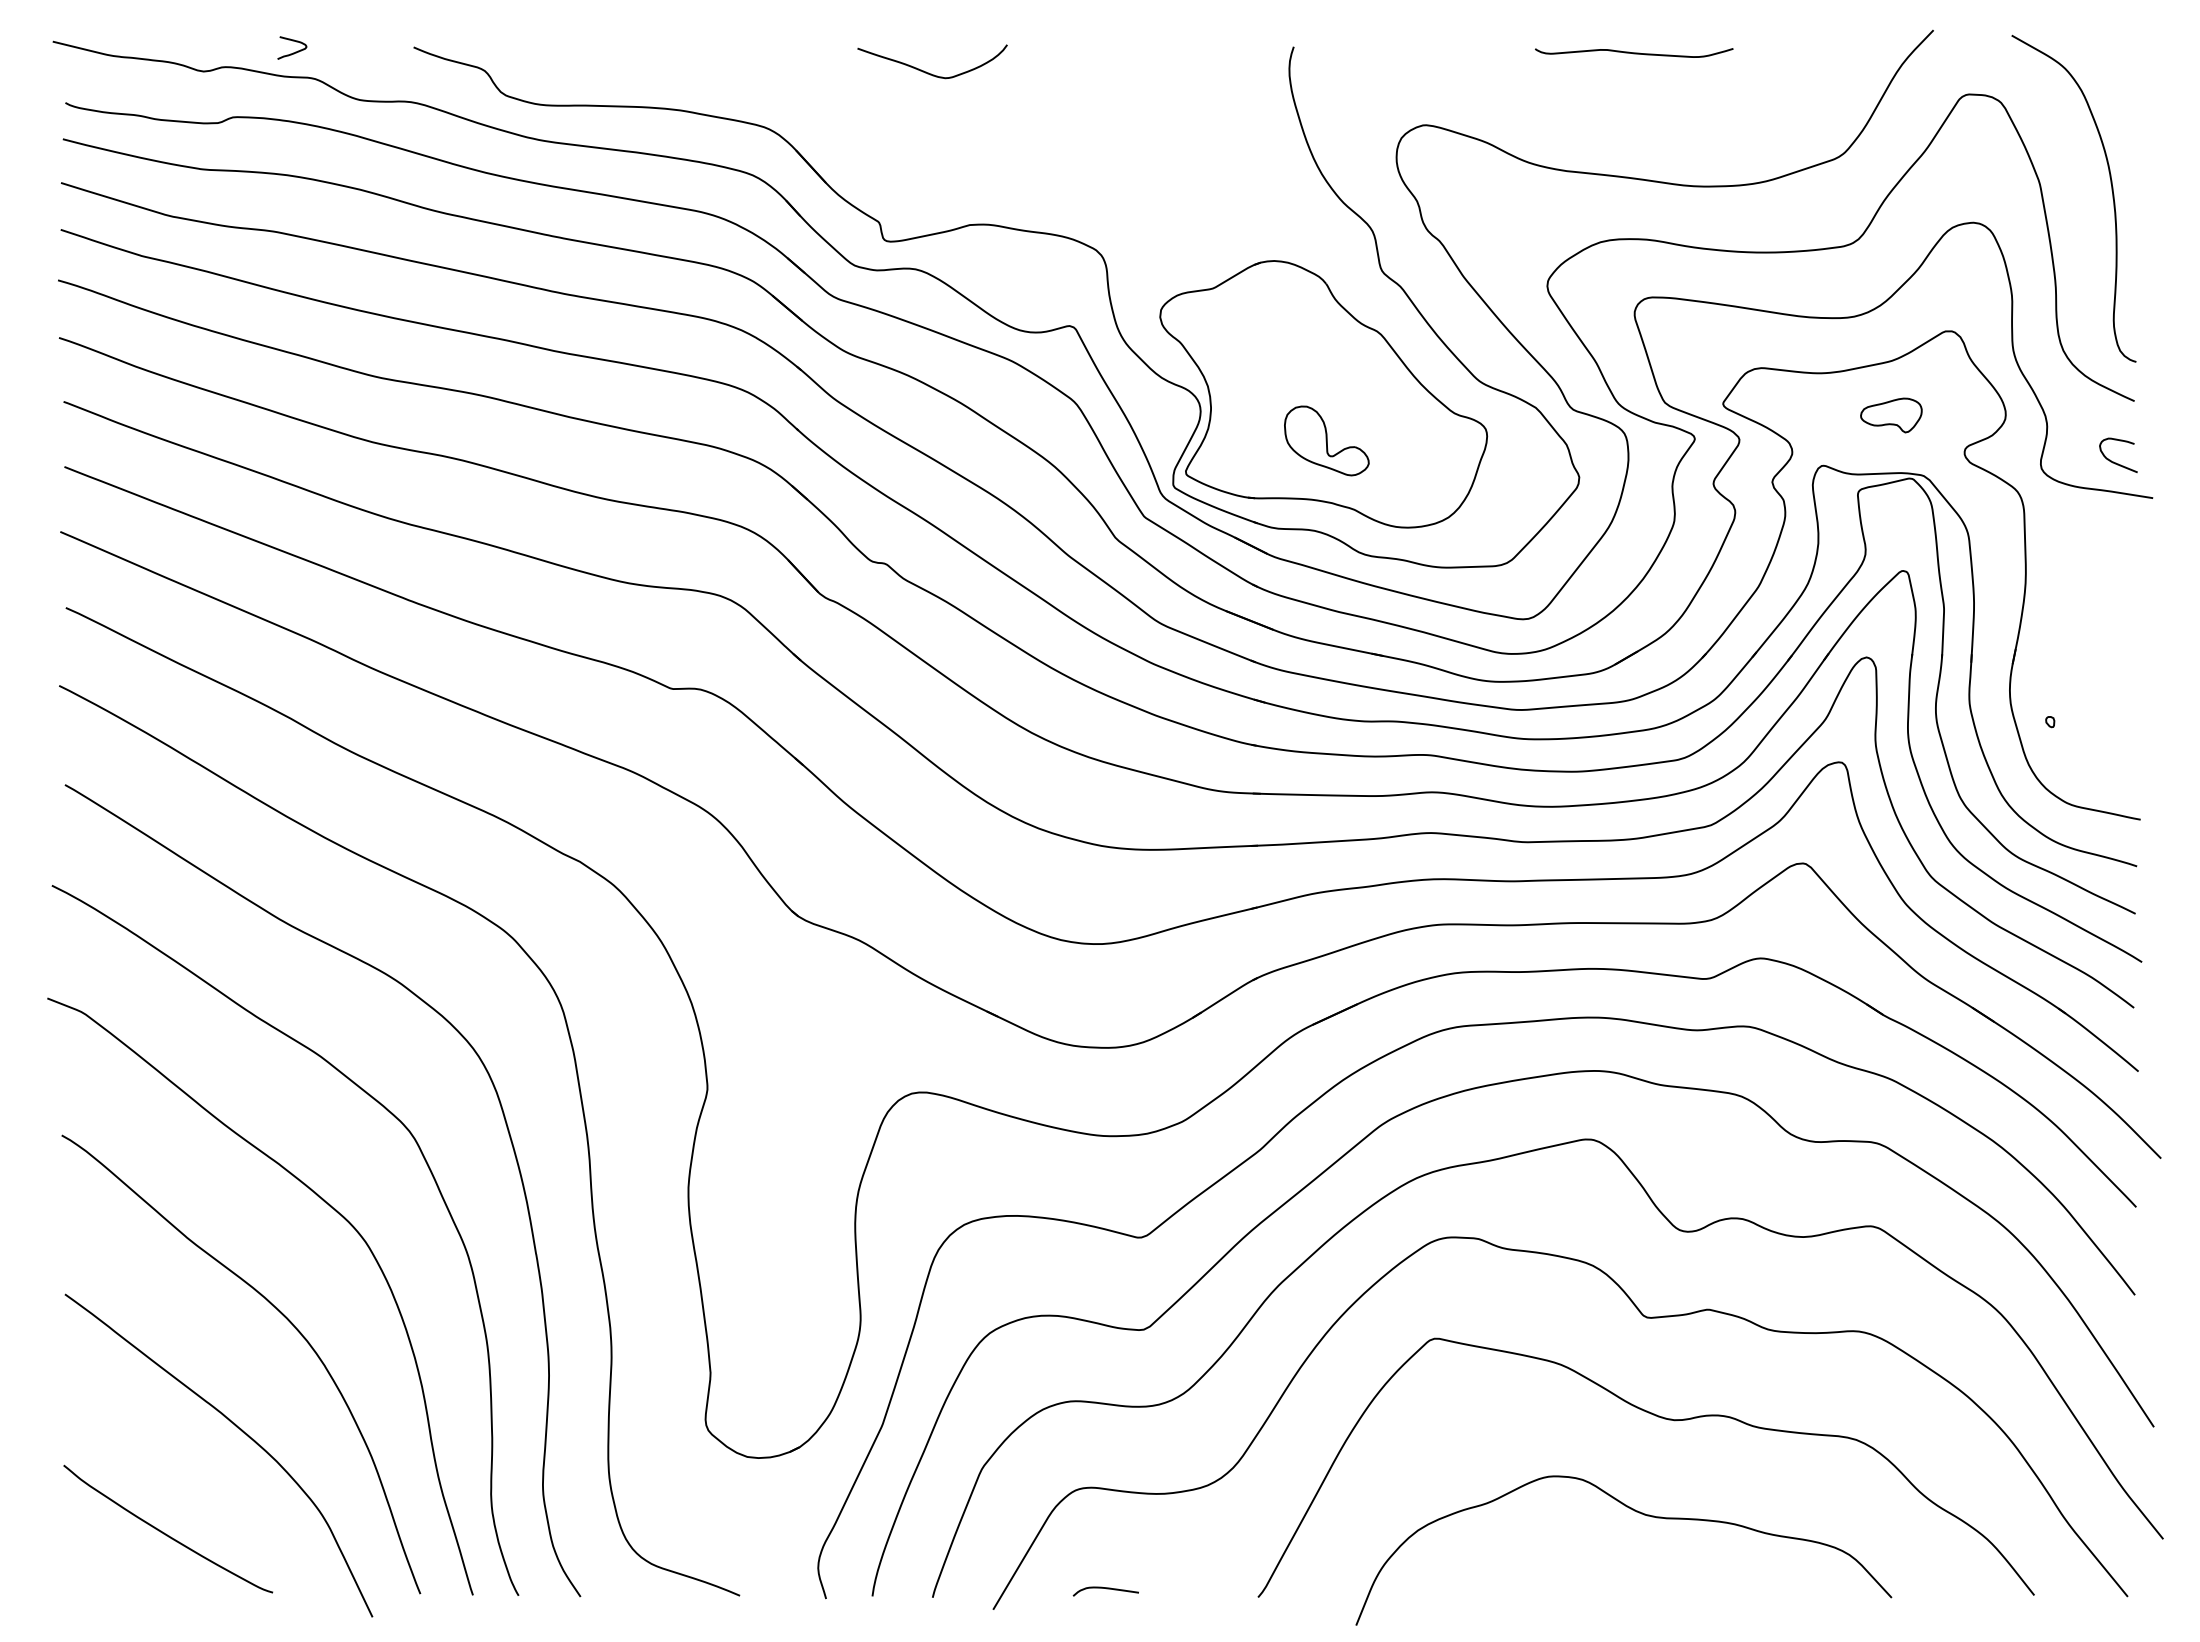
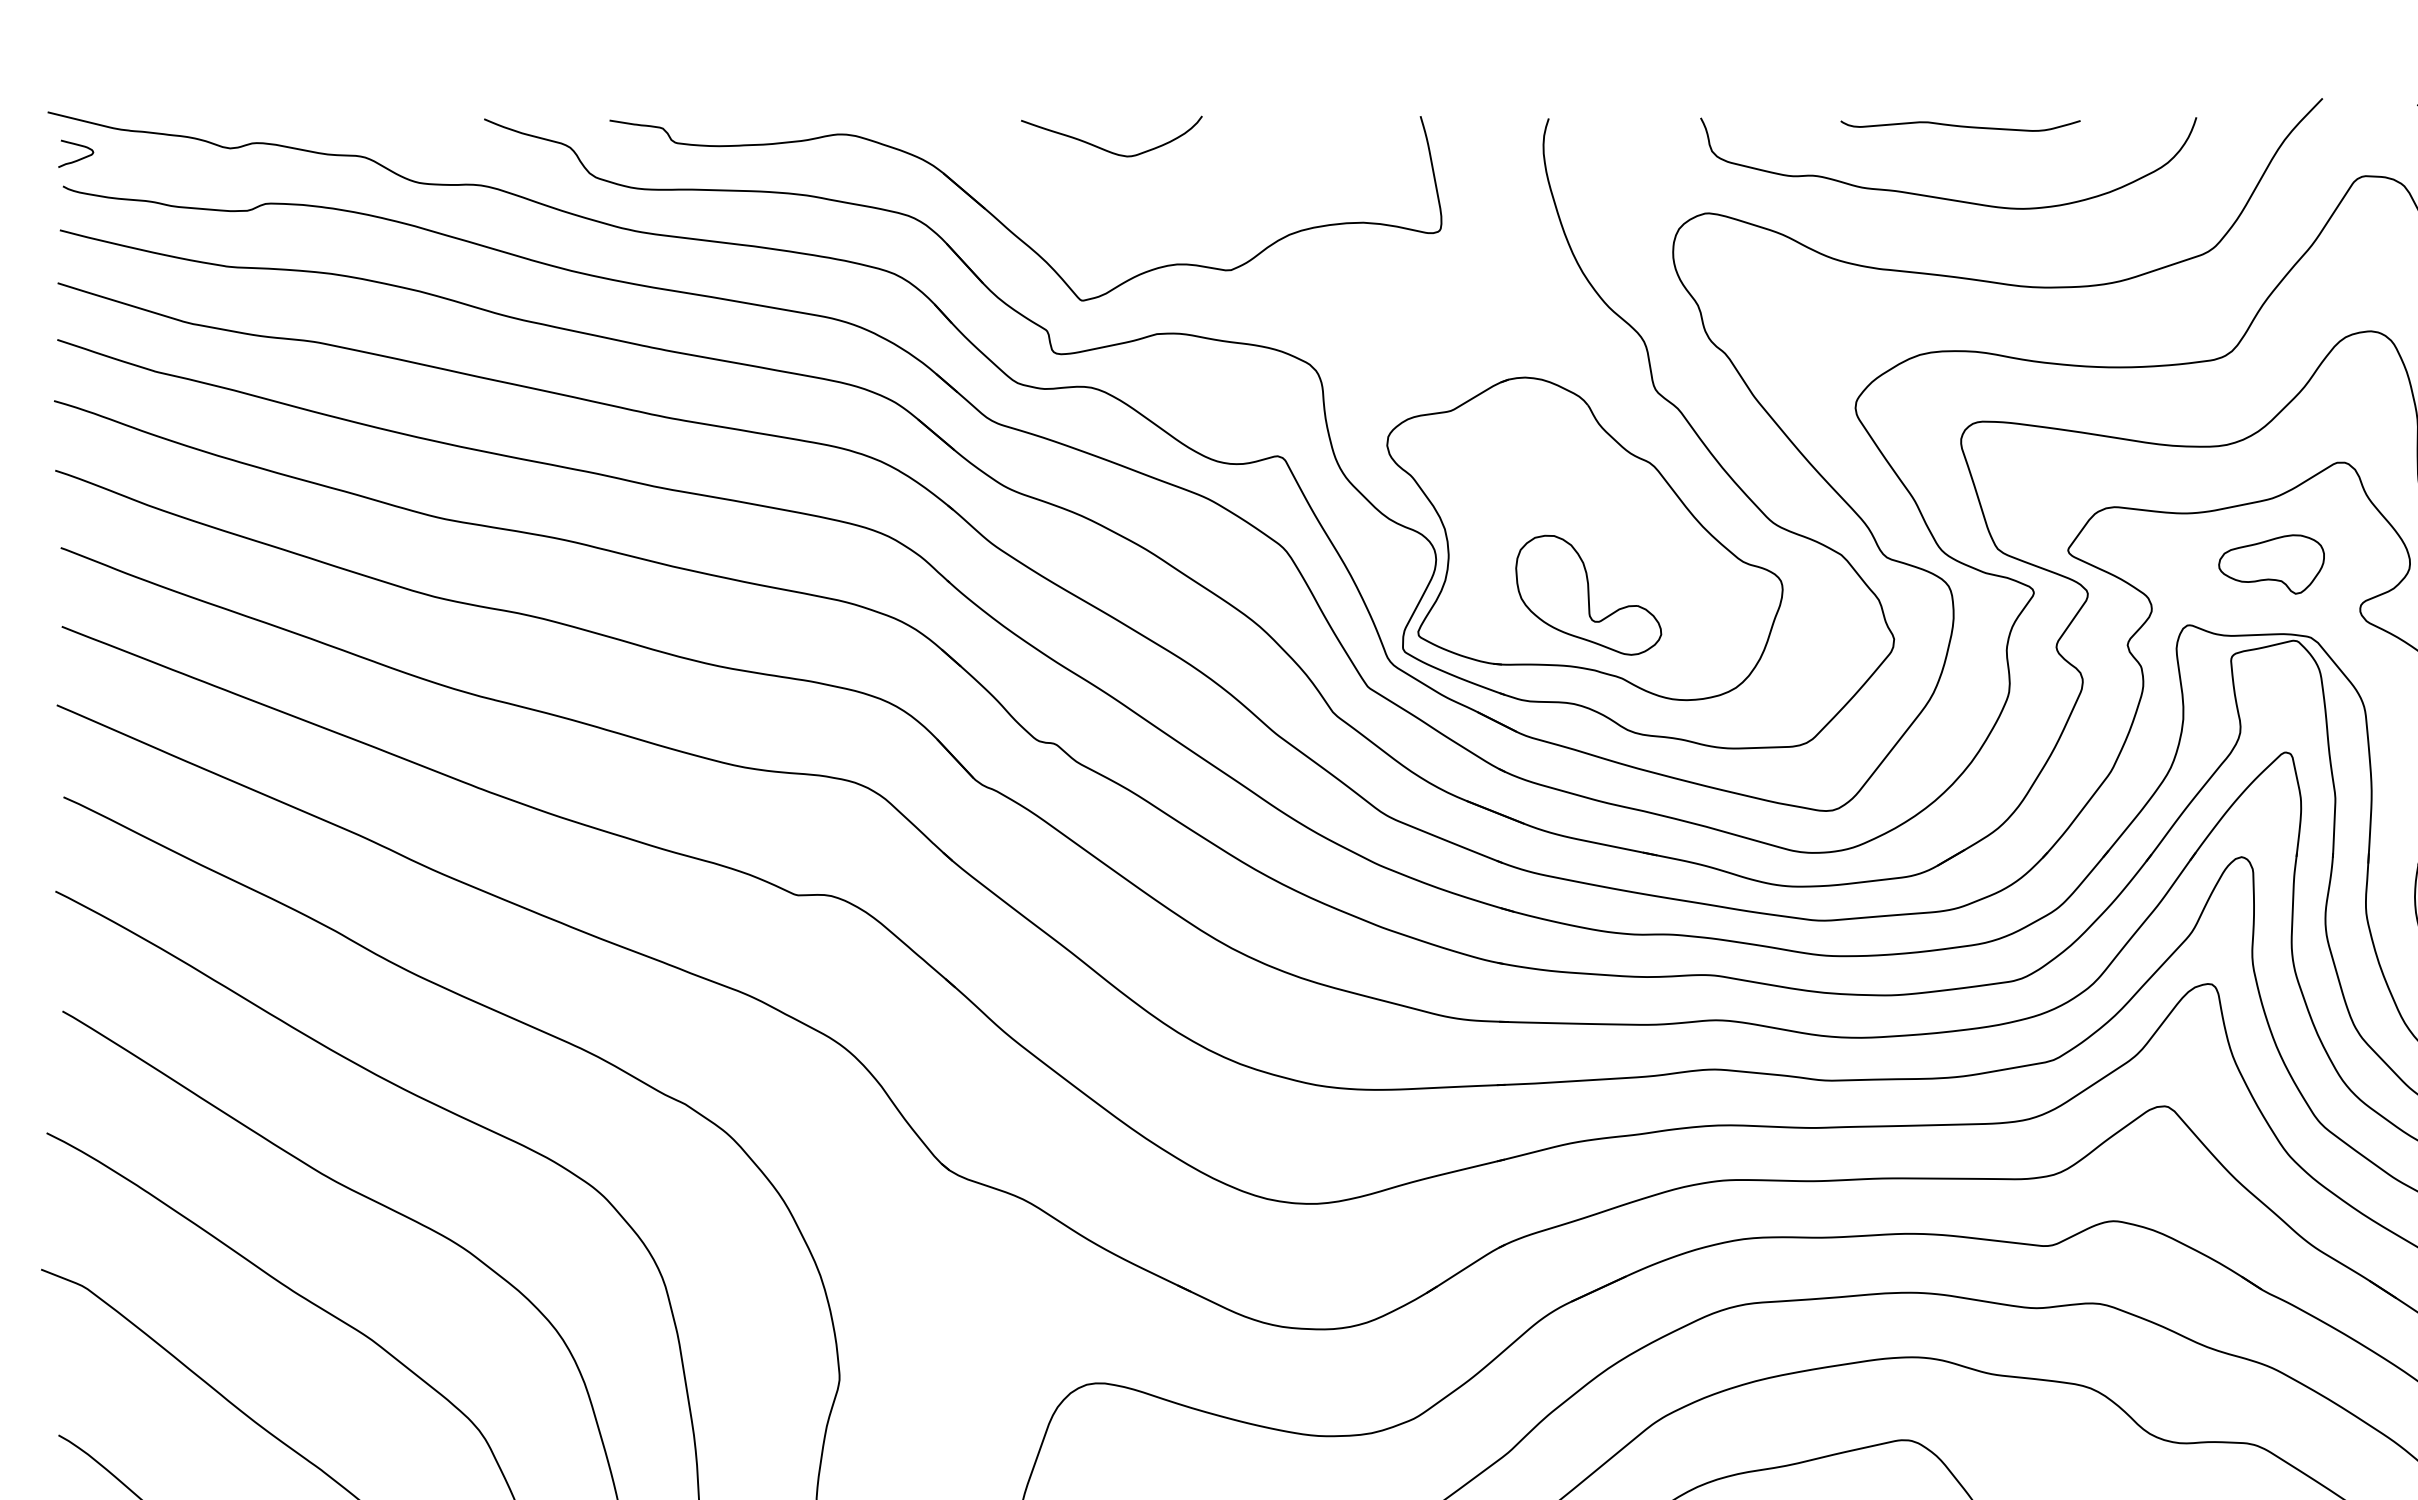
curve: (295, 51) -> (79, 158), moved
curve: (1617, 111) -> (1940, 196), added
part: (846, 136) -> (1007, 227), added
part: (1891, 415) -> (2271, 564), size x1.43
part: (1326, 440) -> (1588, 594), size x1.43

